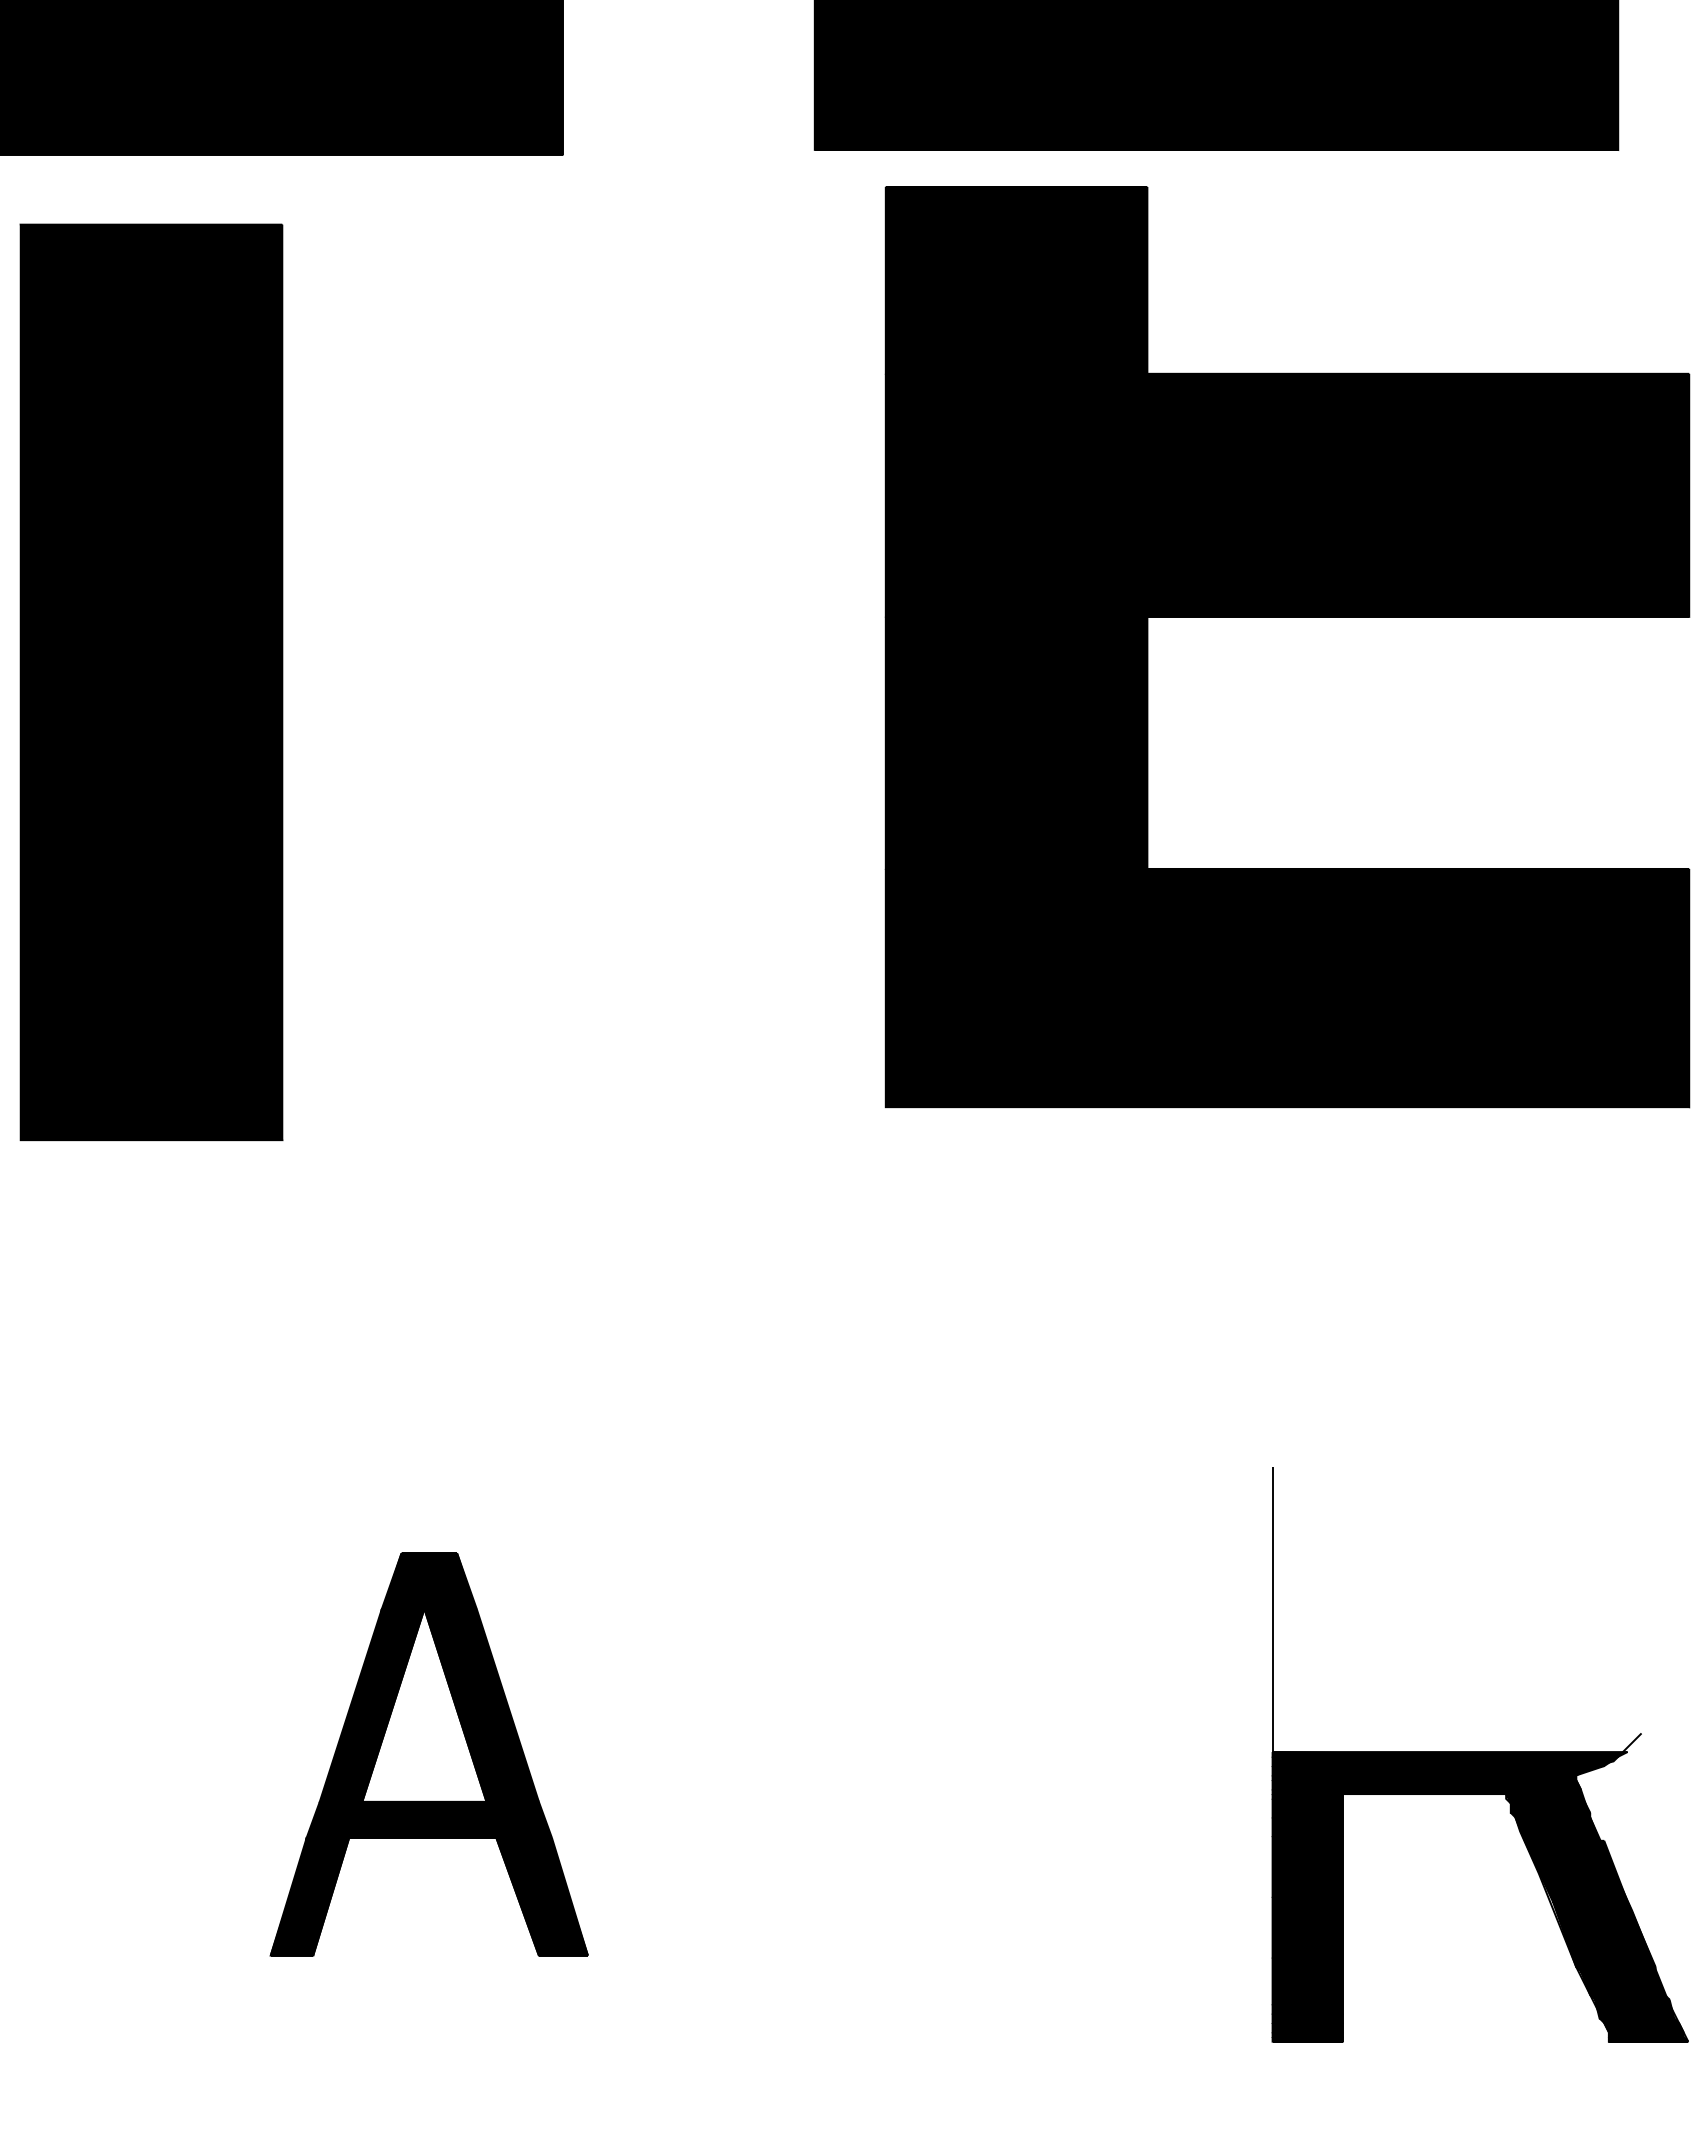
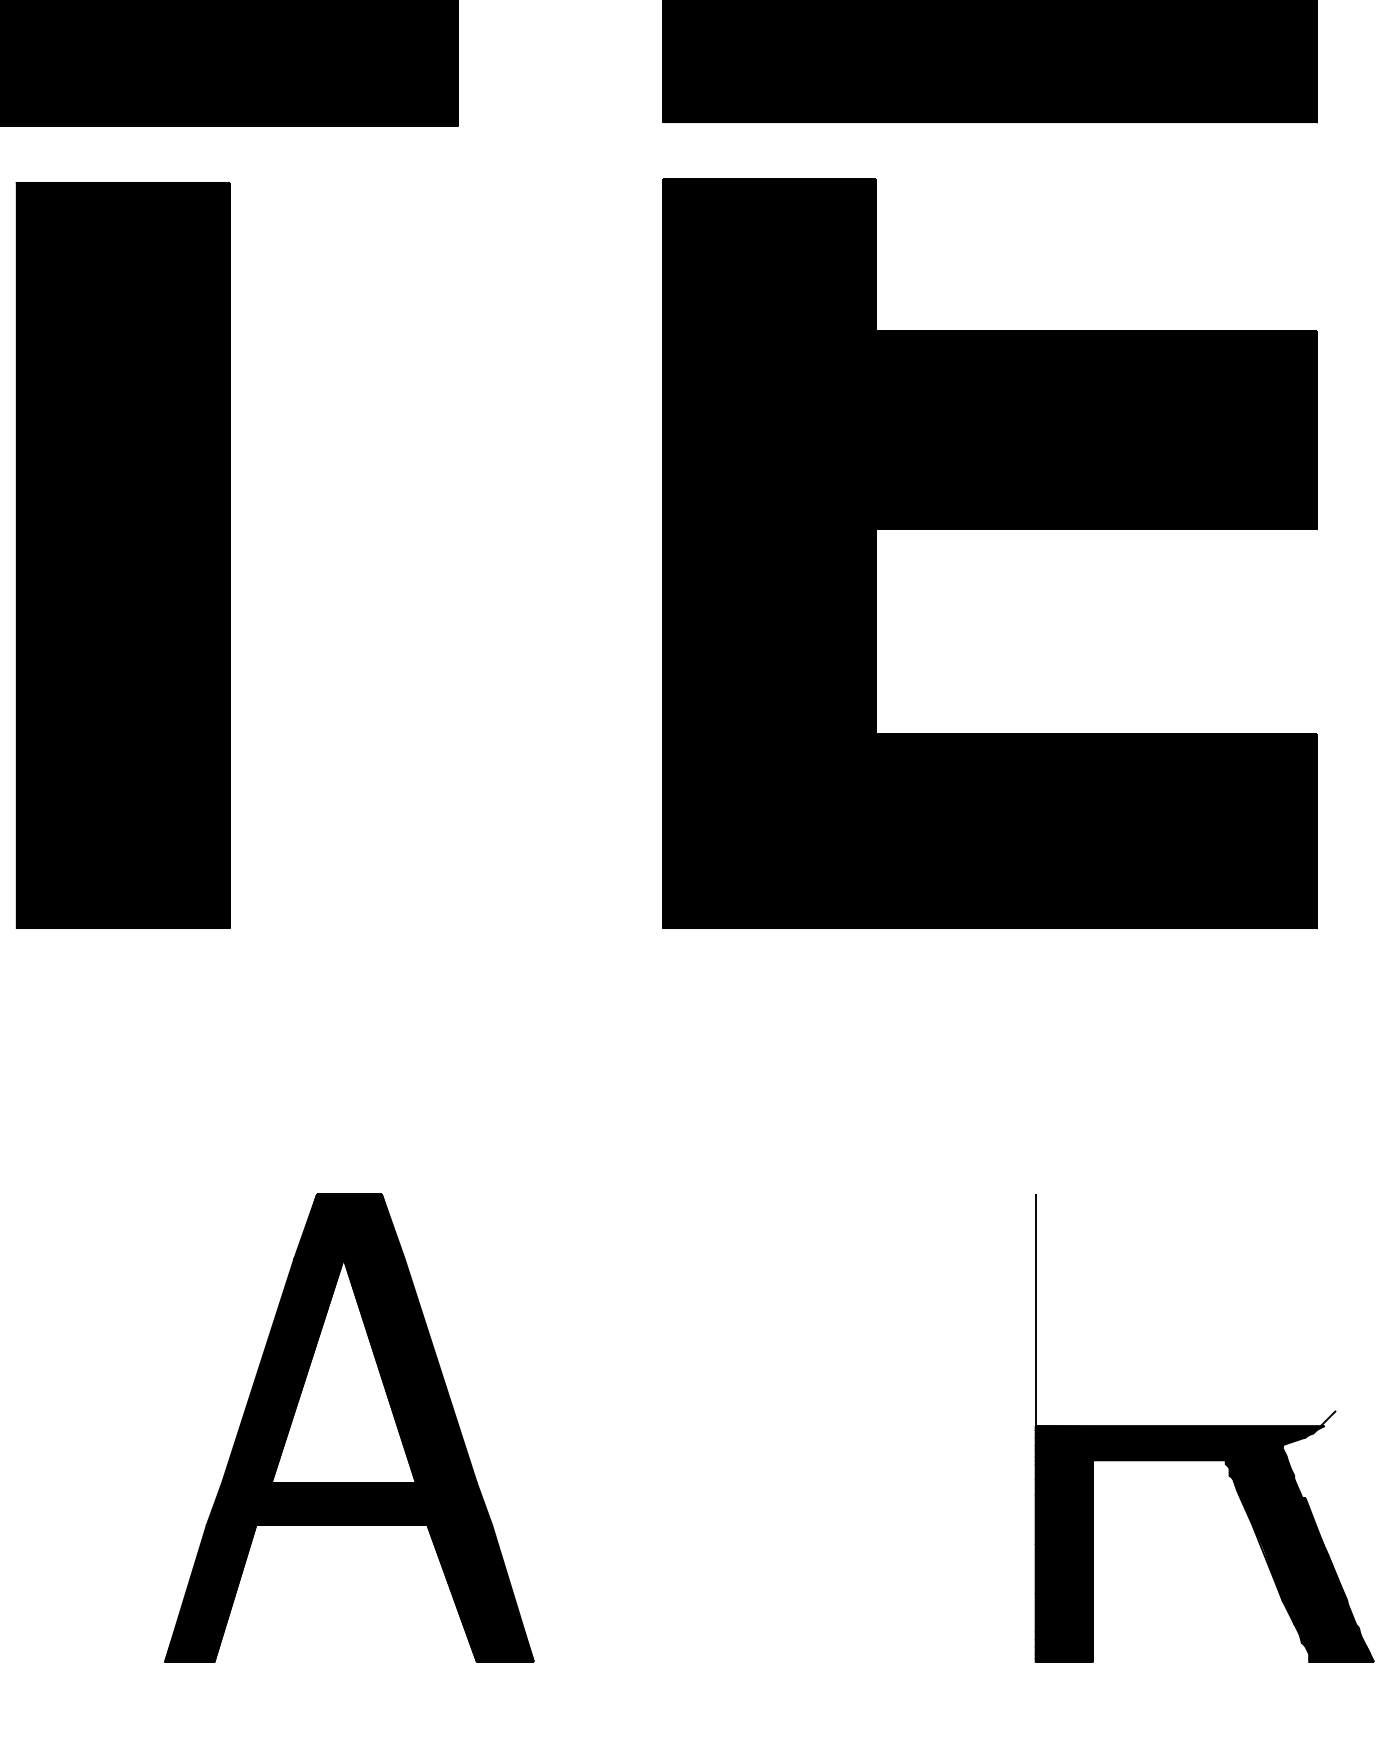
part: (1287, 617) -> (990, 529), moved
part: (428, 1754) -> (348, 1428), size x1.43

